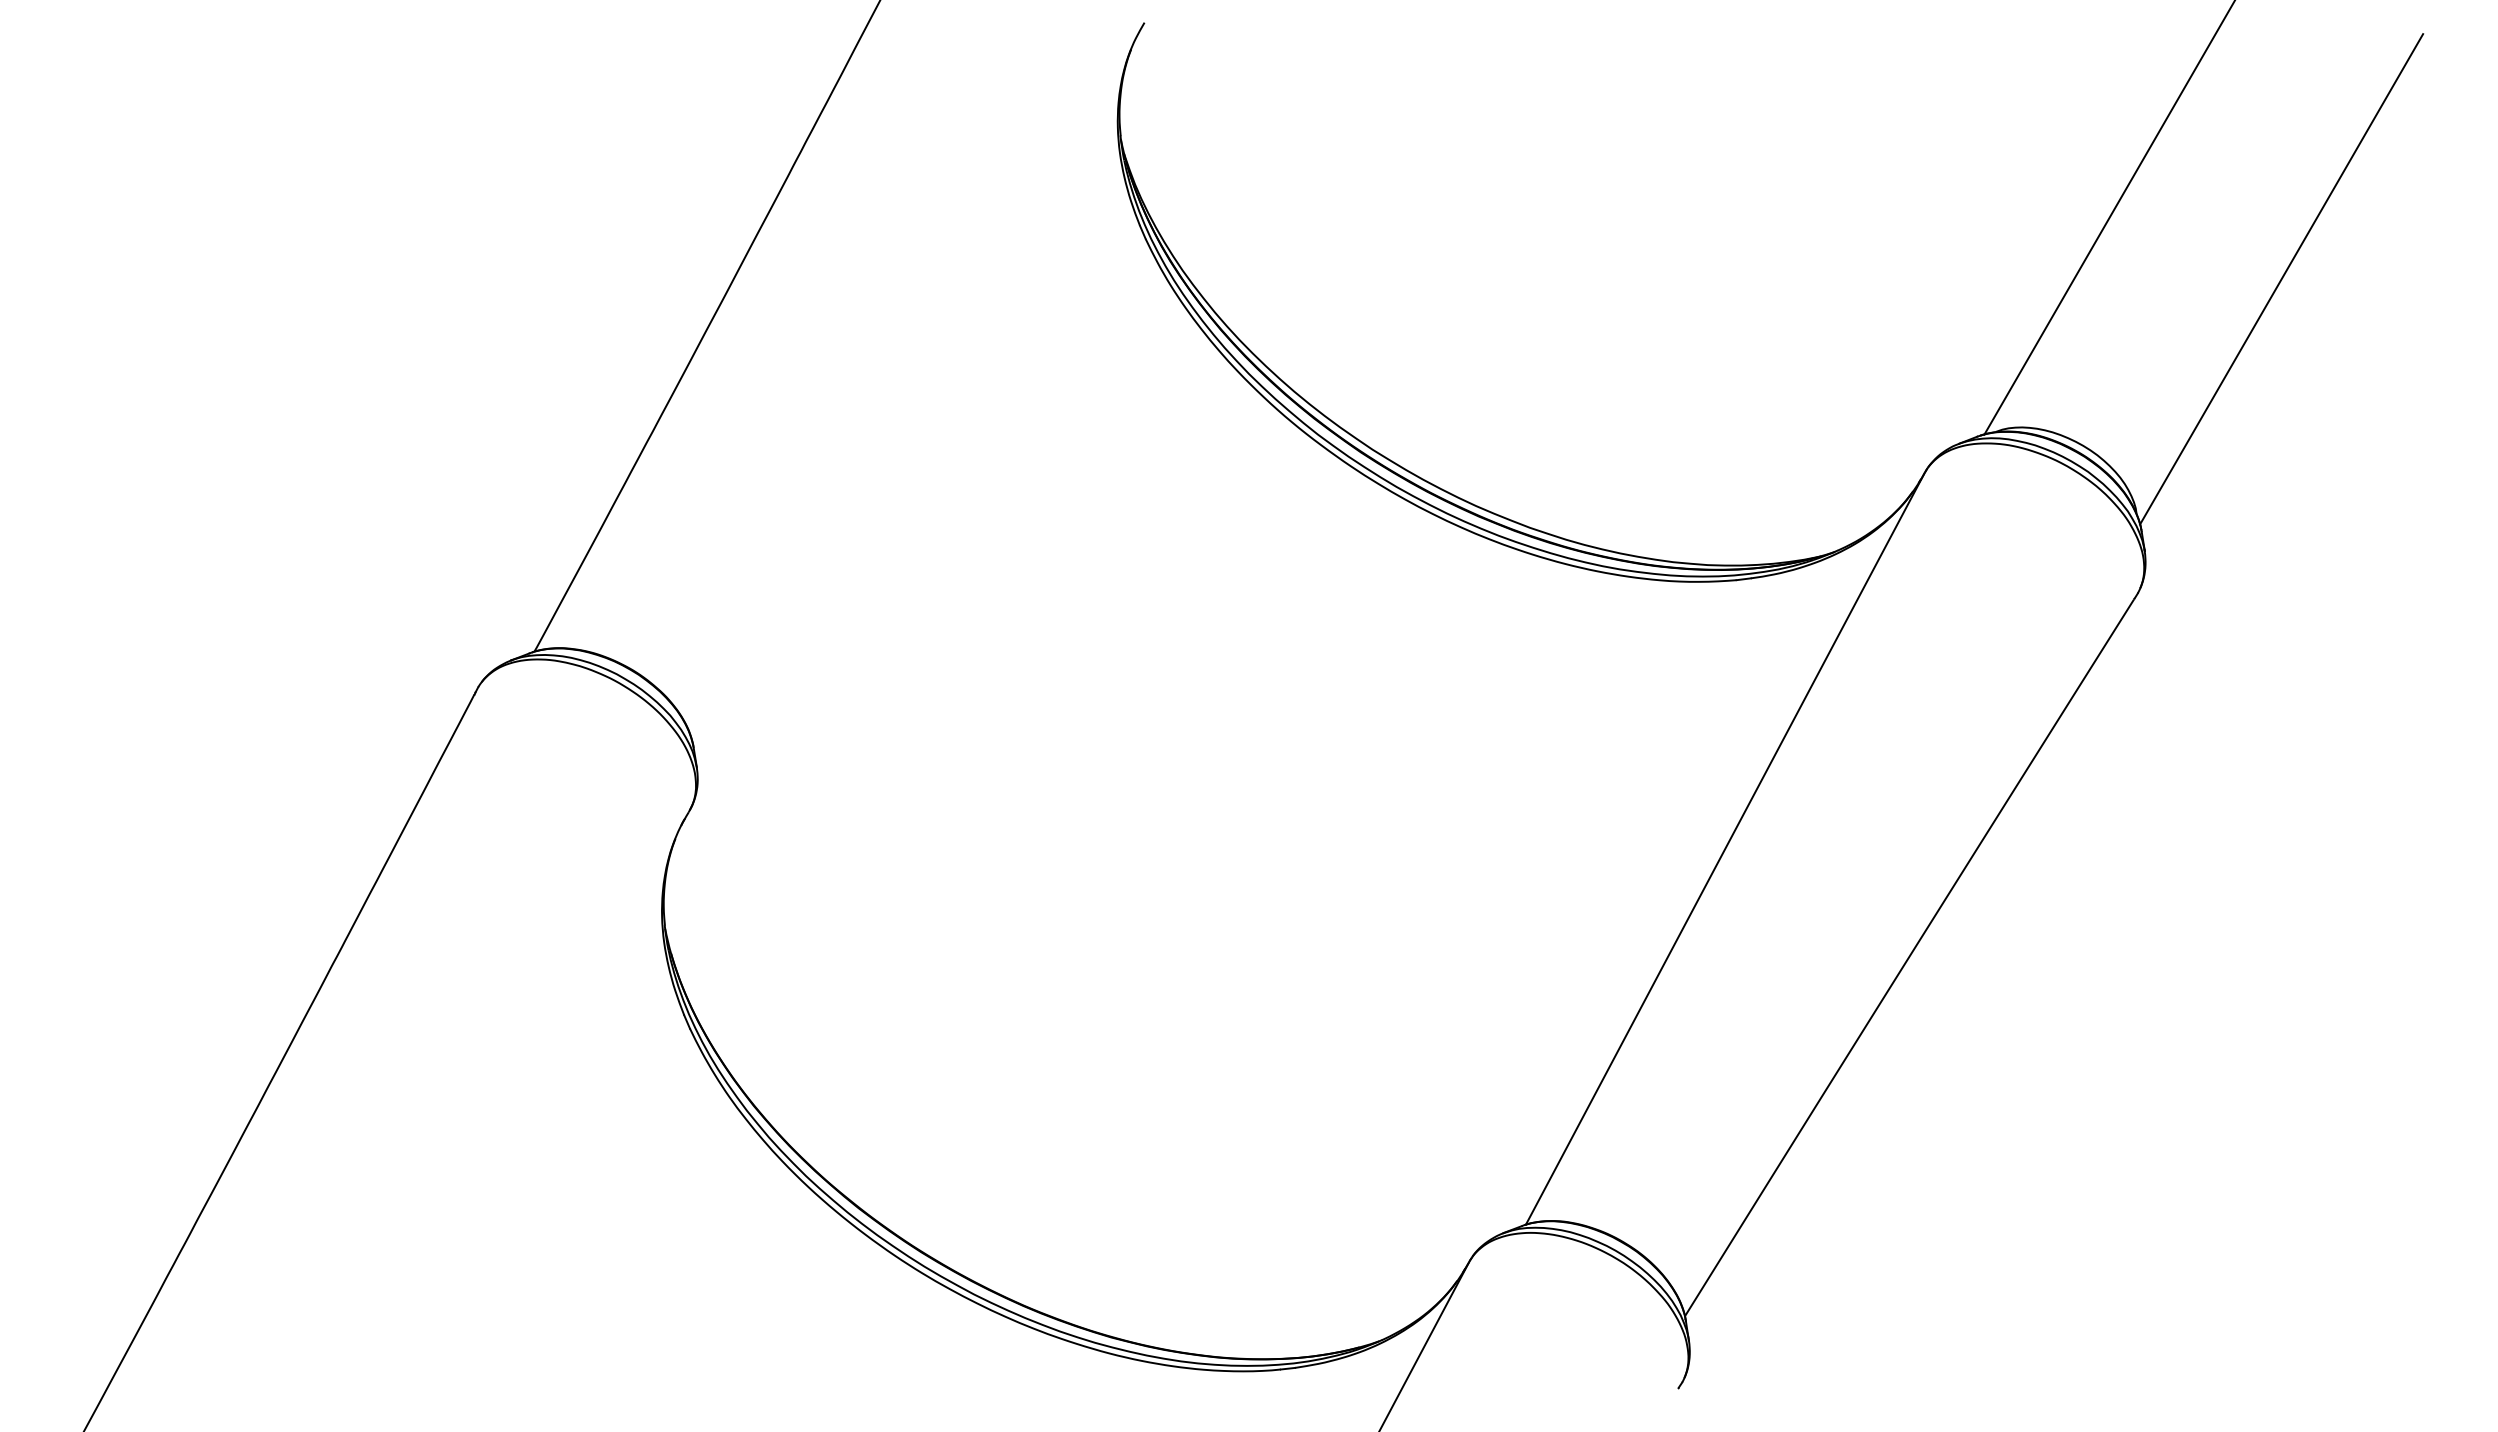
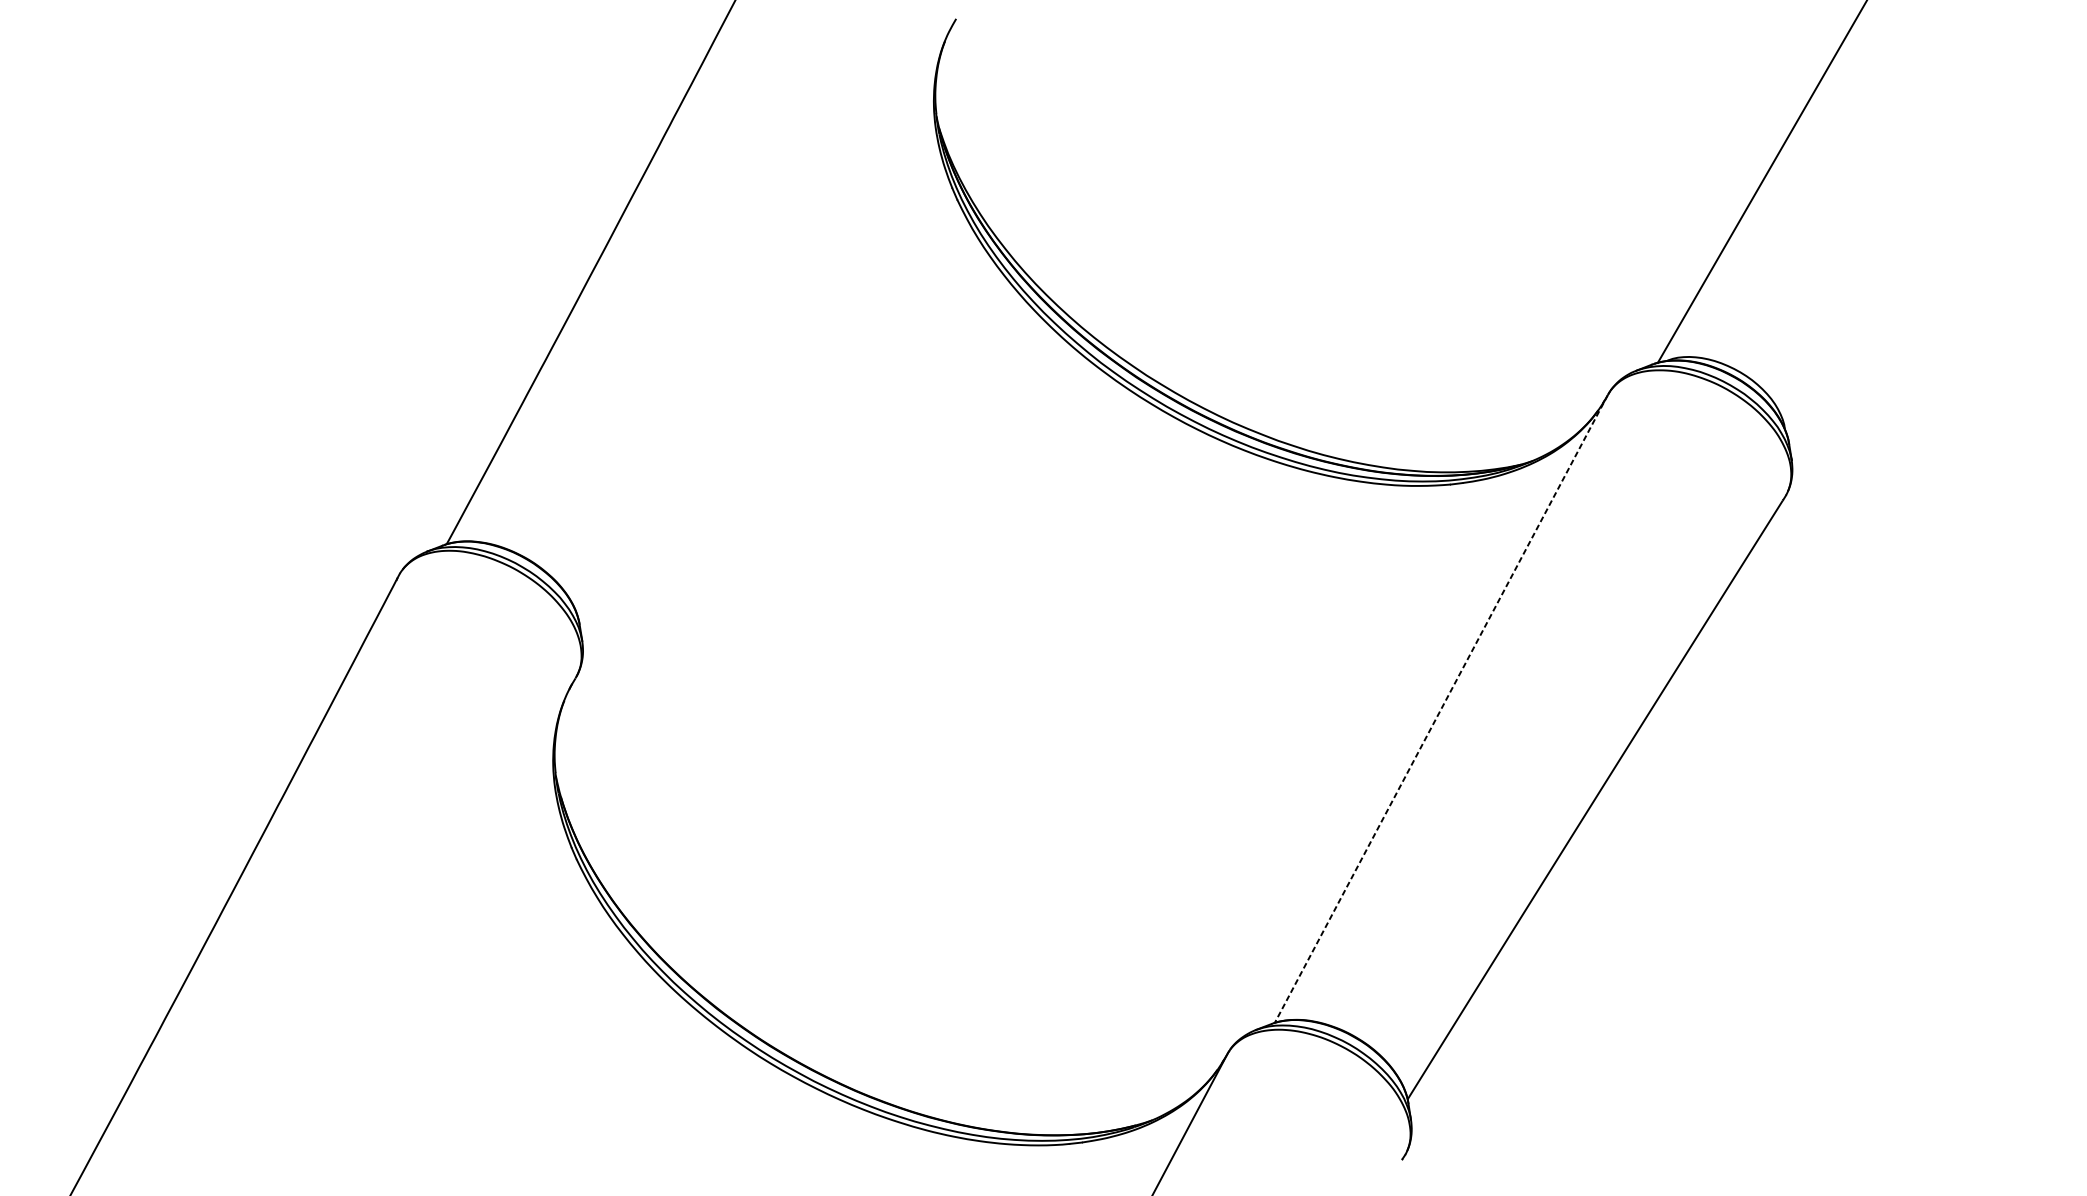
line: (2281, 279) -> (1905, 233), removed
line: (1725, 849) -> (1441, 709), solid -> dashed

